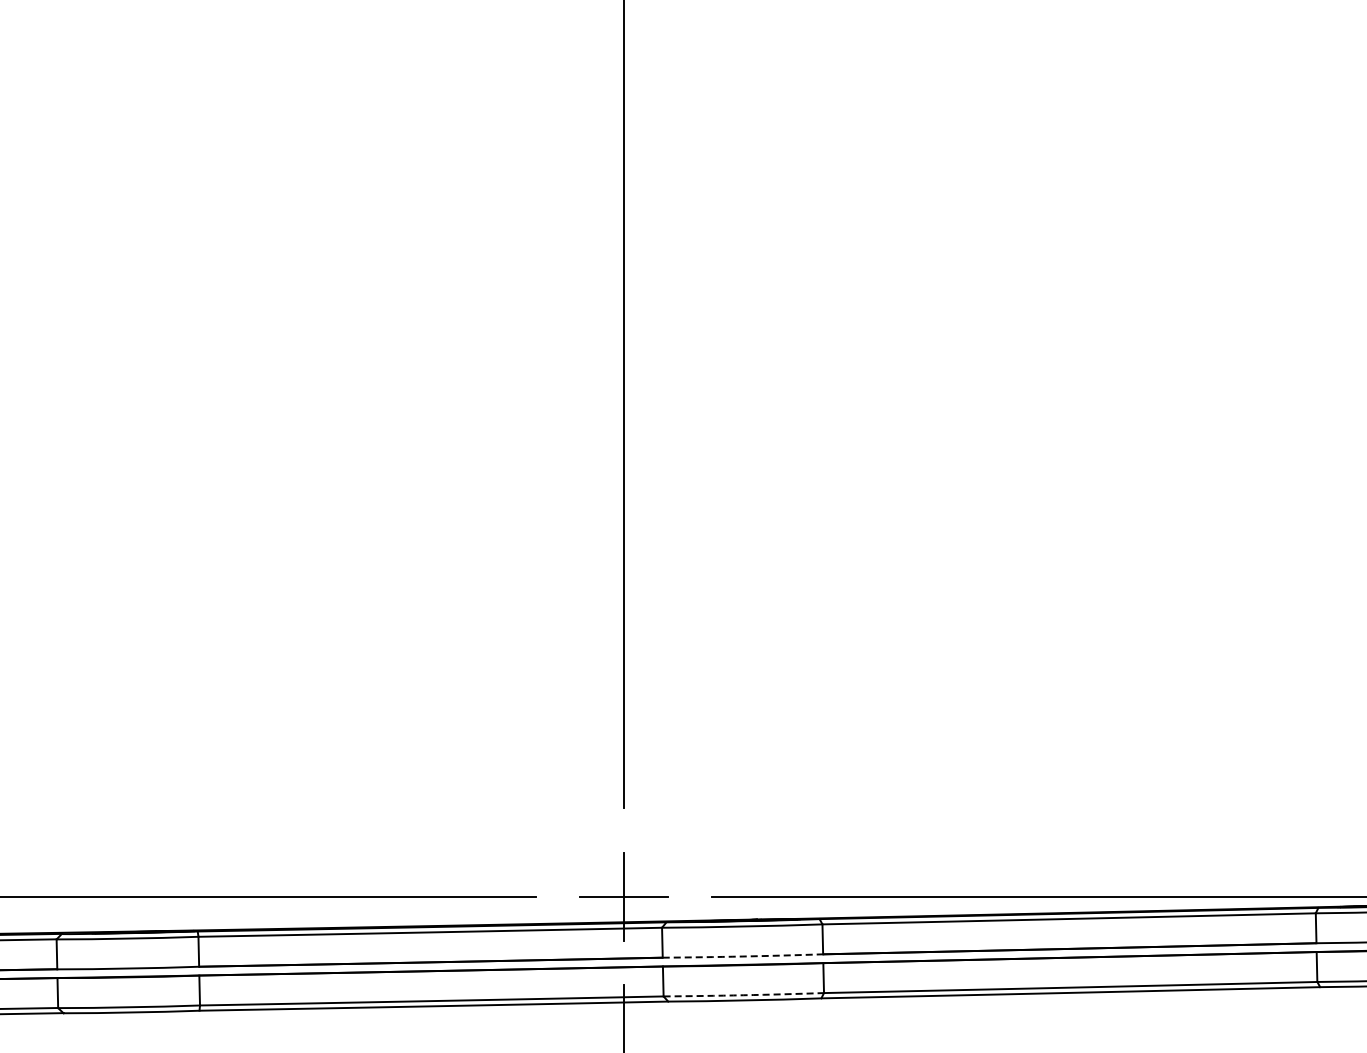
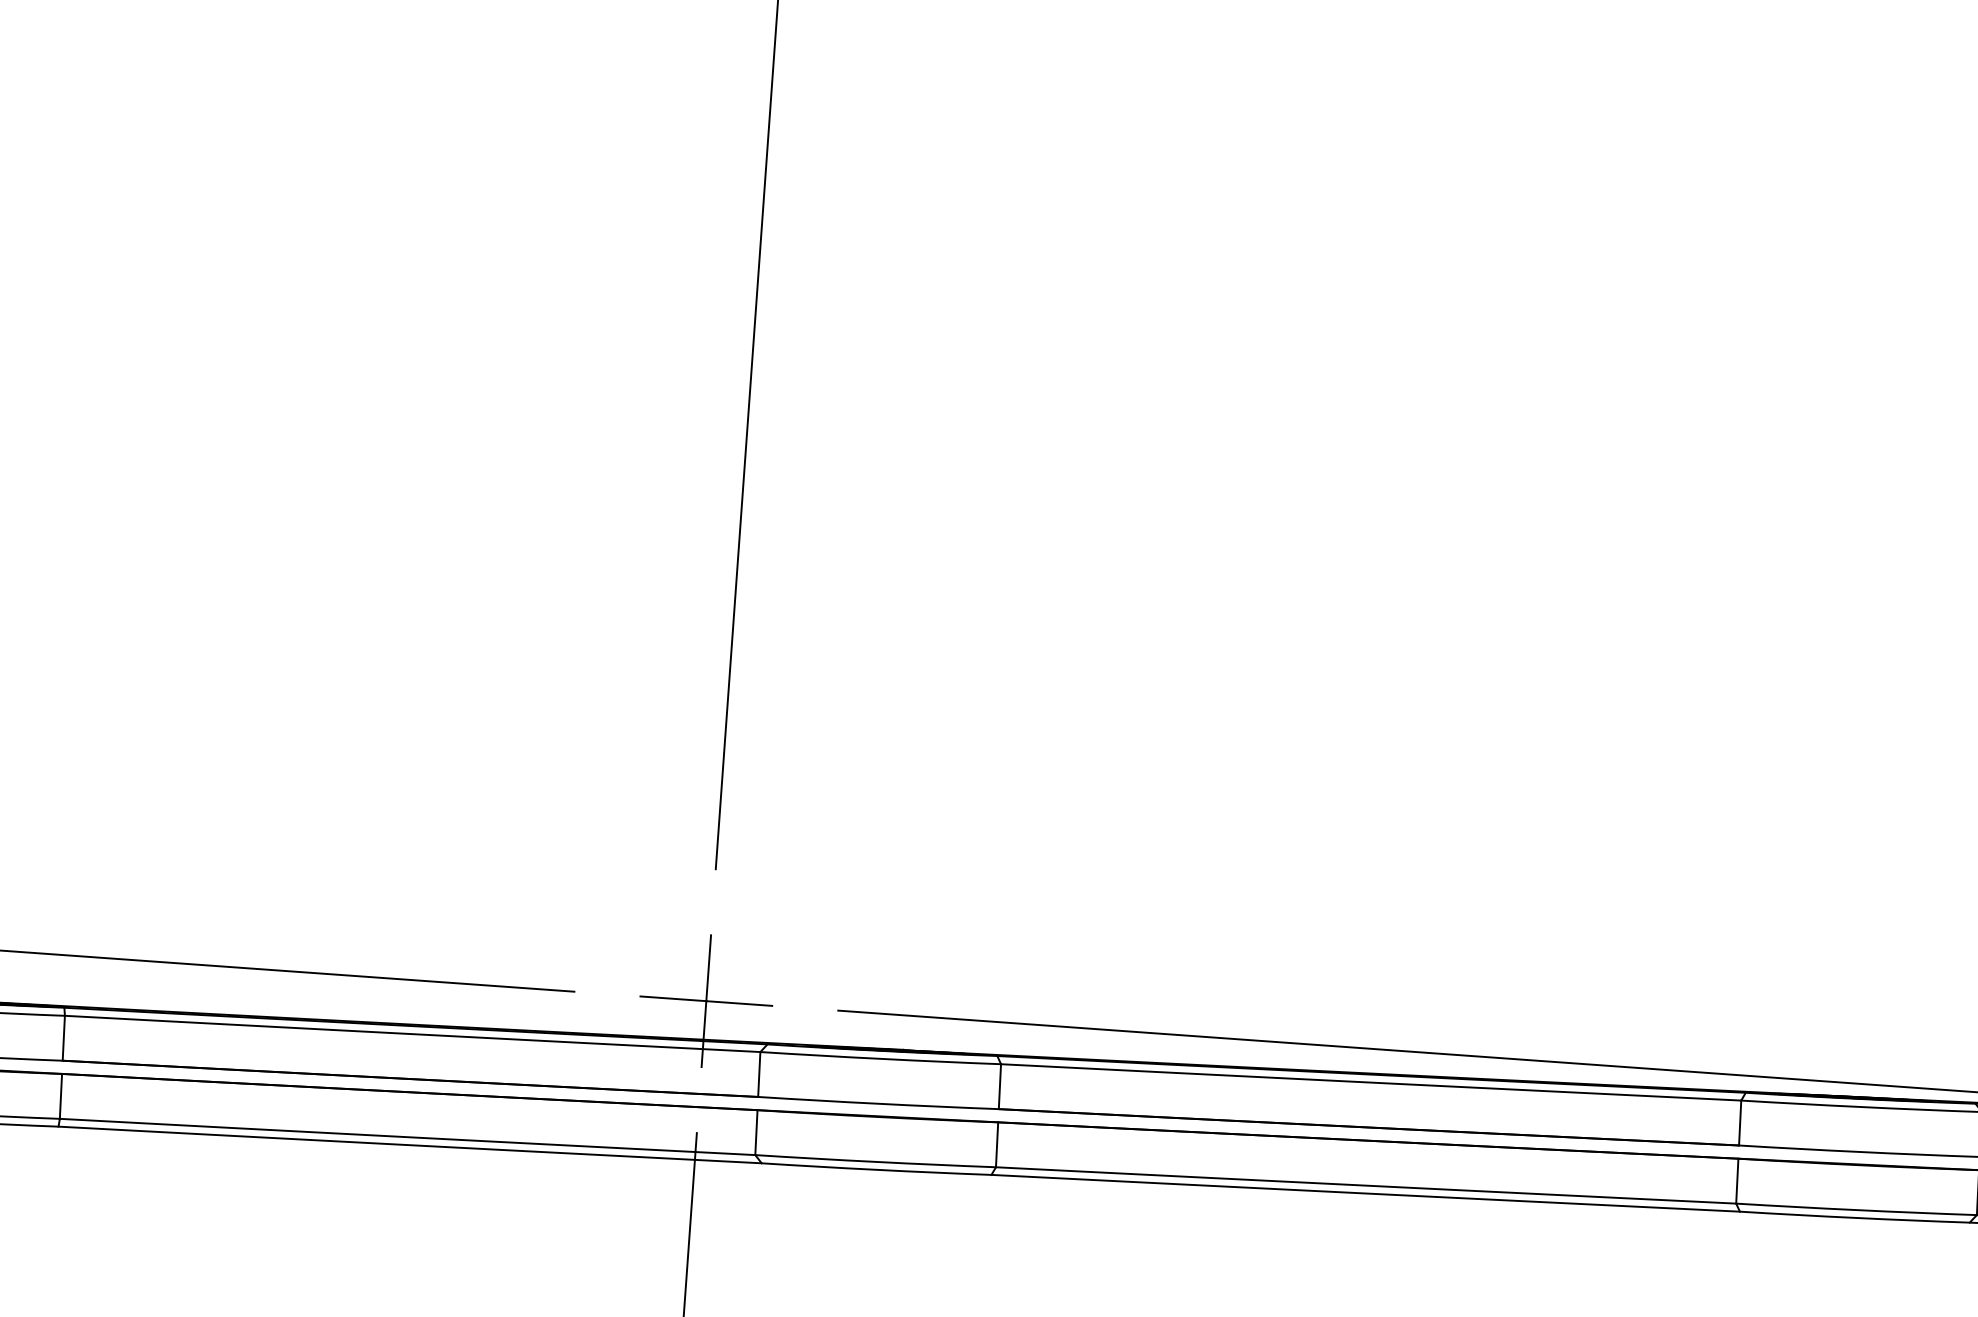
arc: (742, 956) -> (877, 1103), dashed -> solid
arc: (743, 995) -> (875, 1162), dashed -> solid

